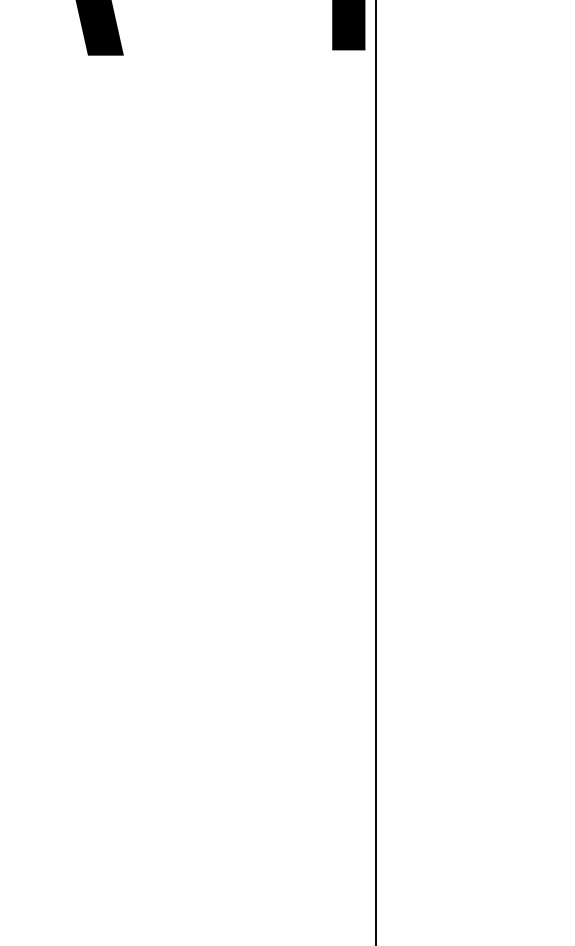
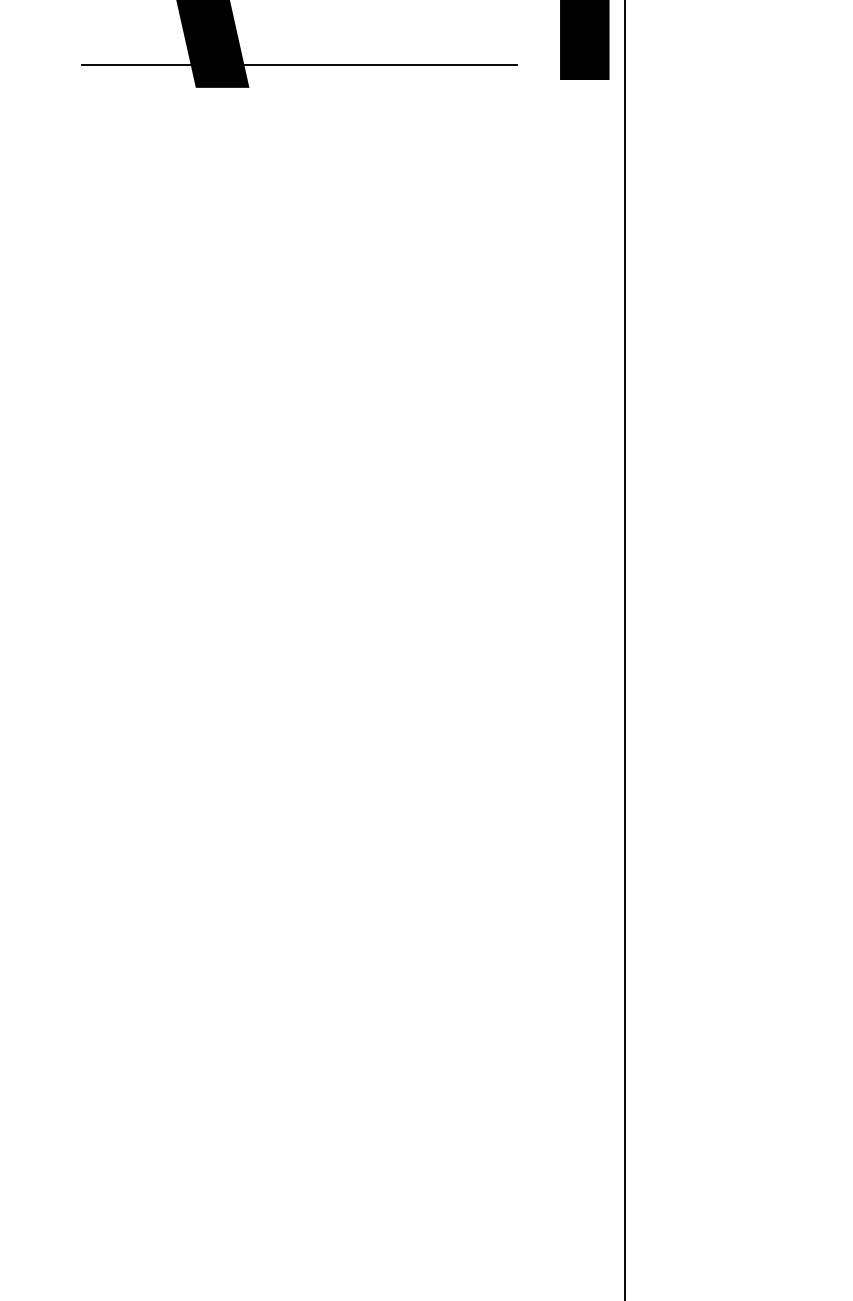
line: (157, 40) -> (299, 65), added

